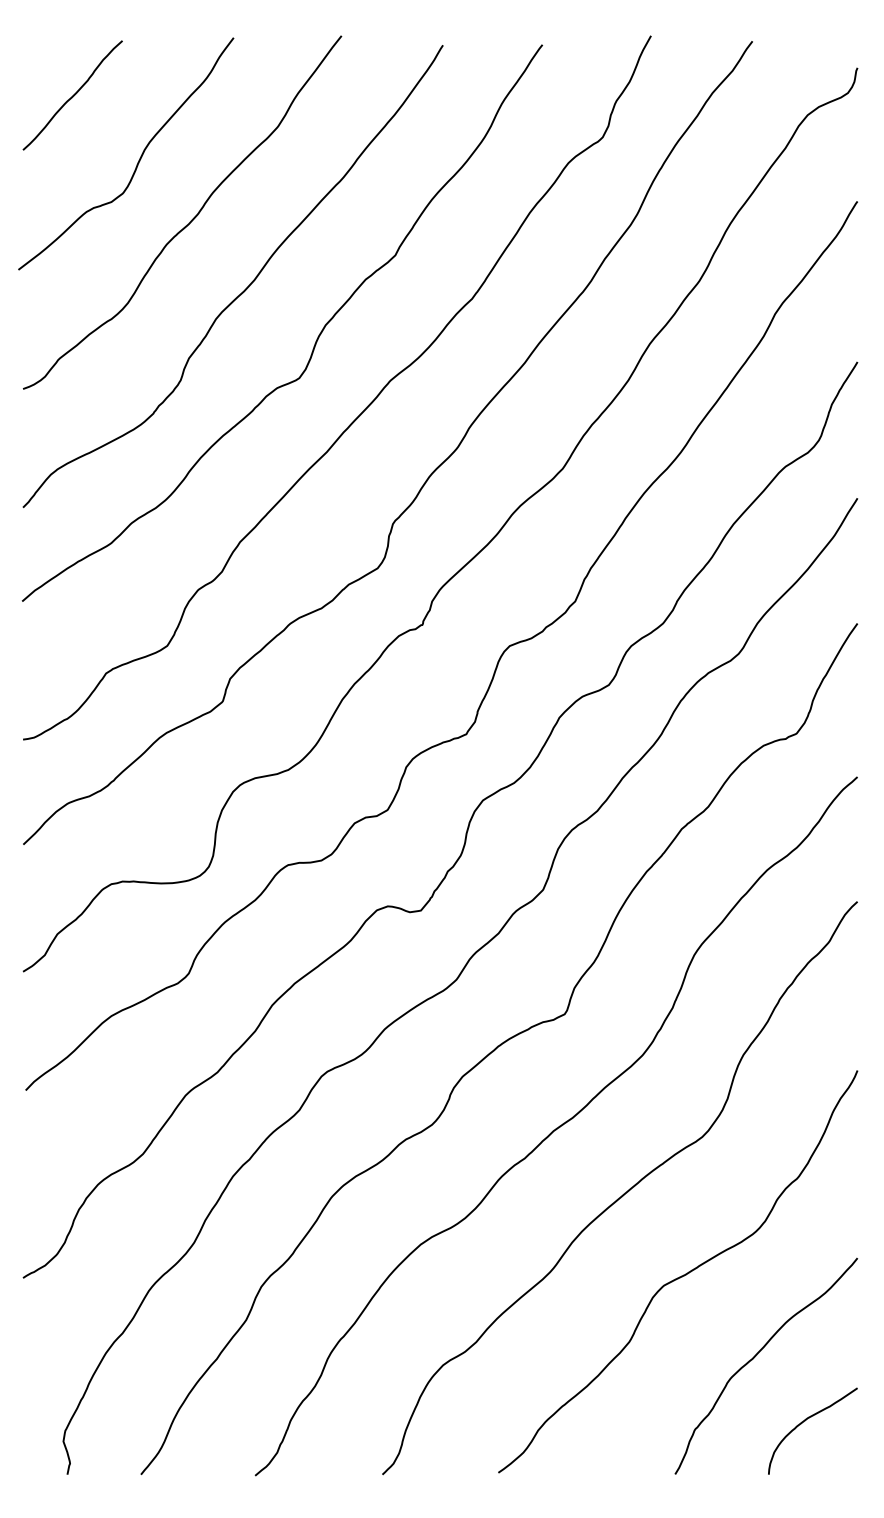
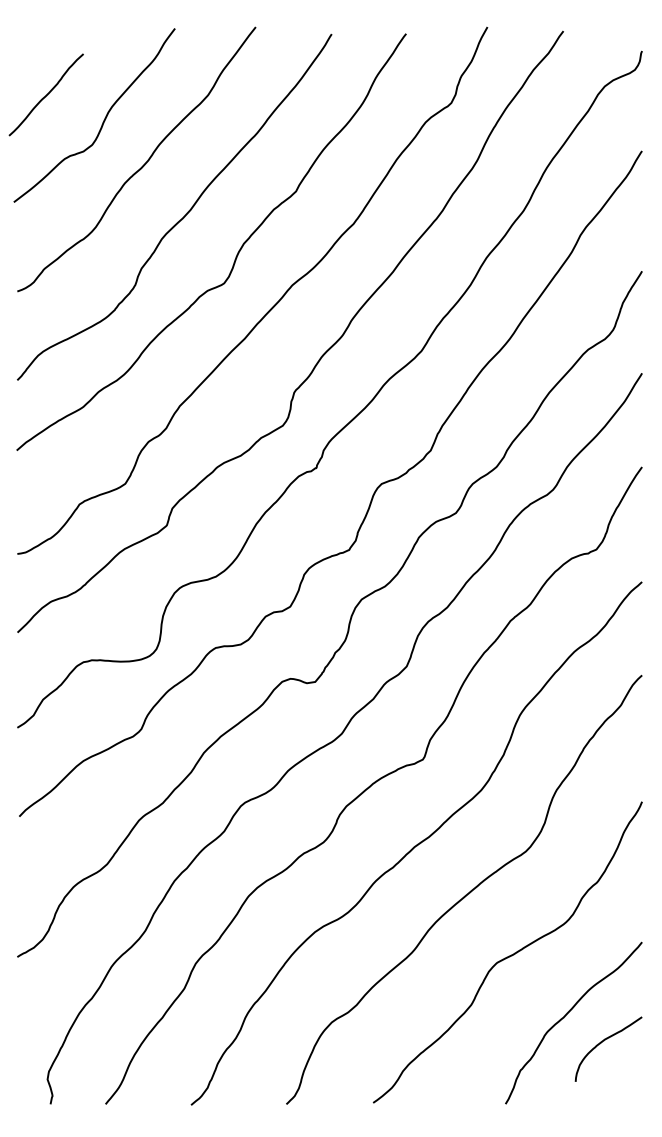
curve: (72, 95) -> (46, 94), moved
curve: (805, 1421) -> (603, 1042), moved

